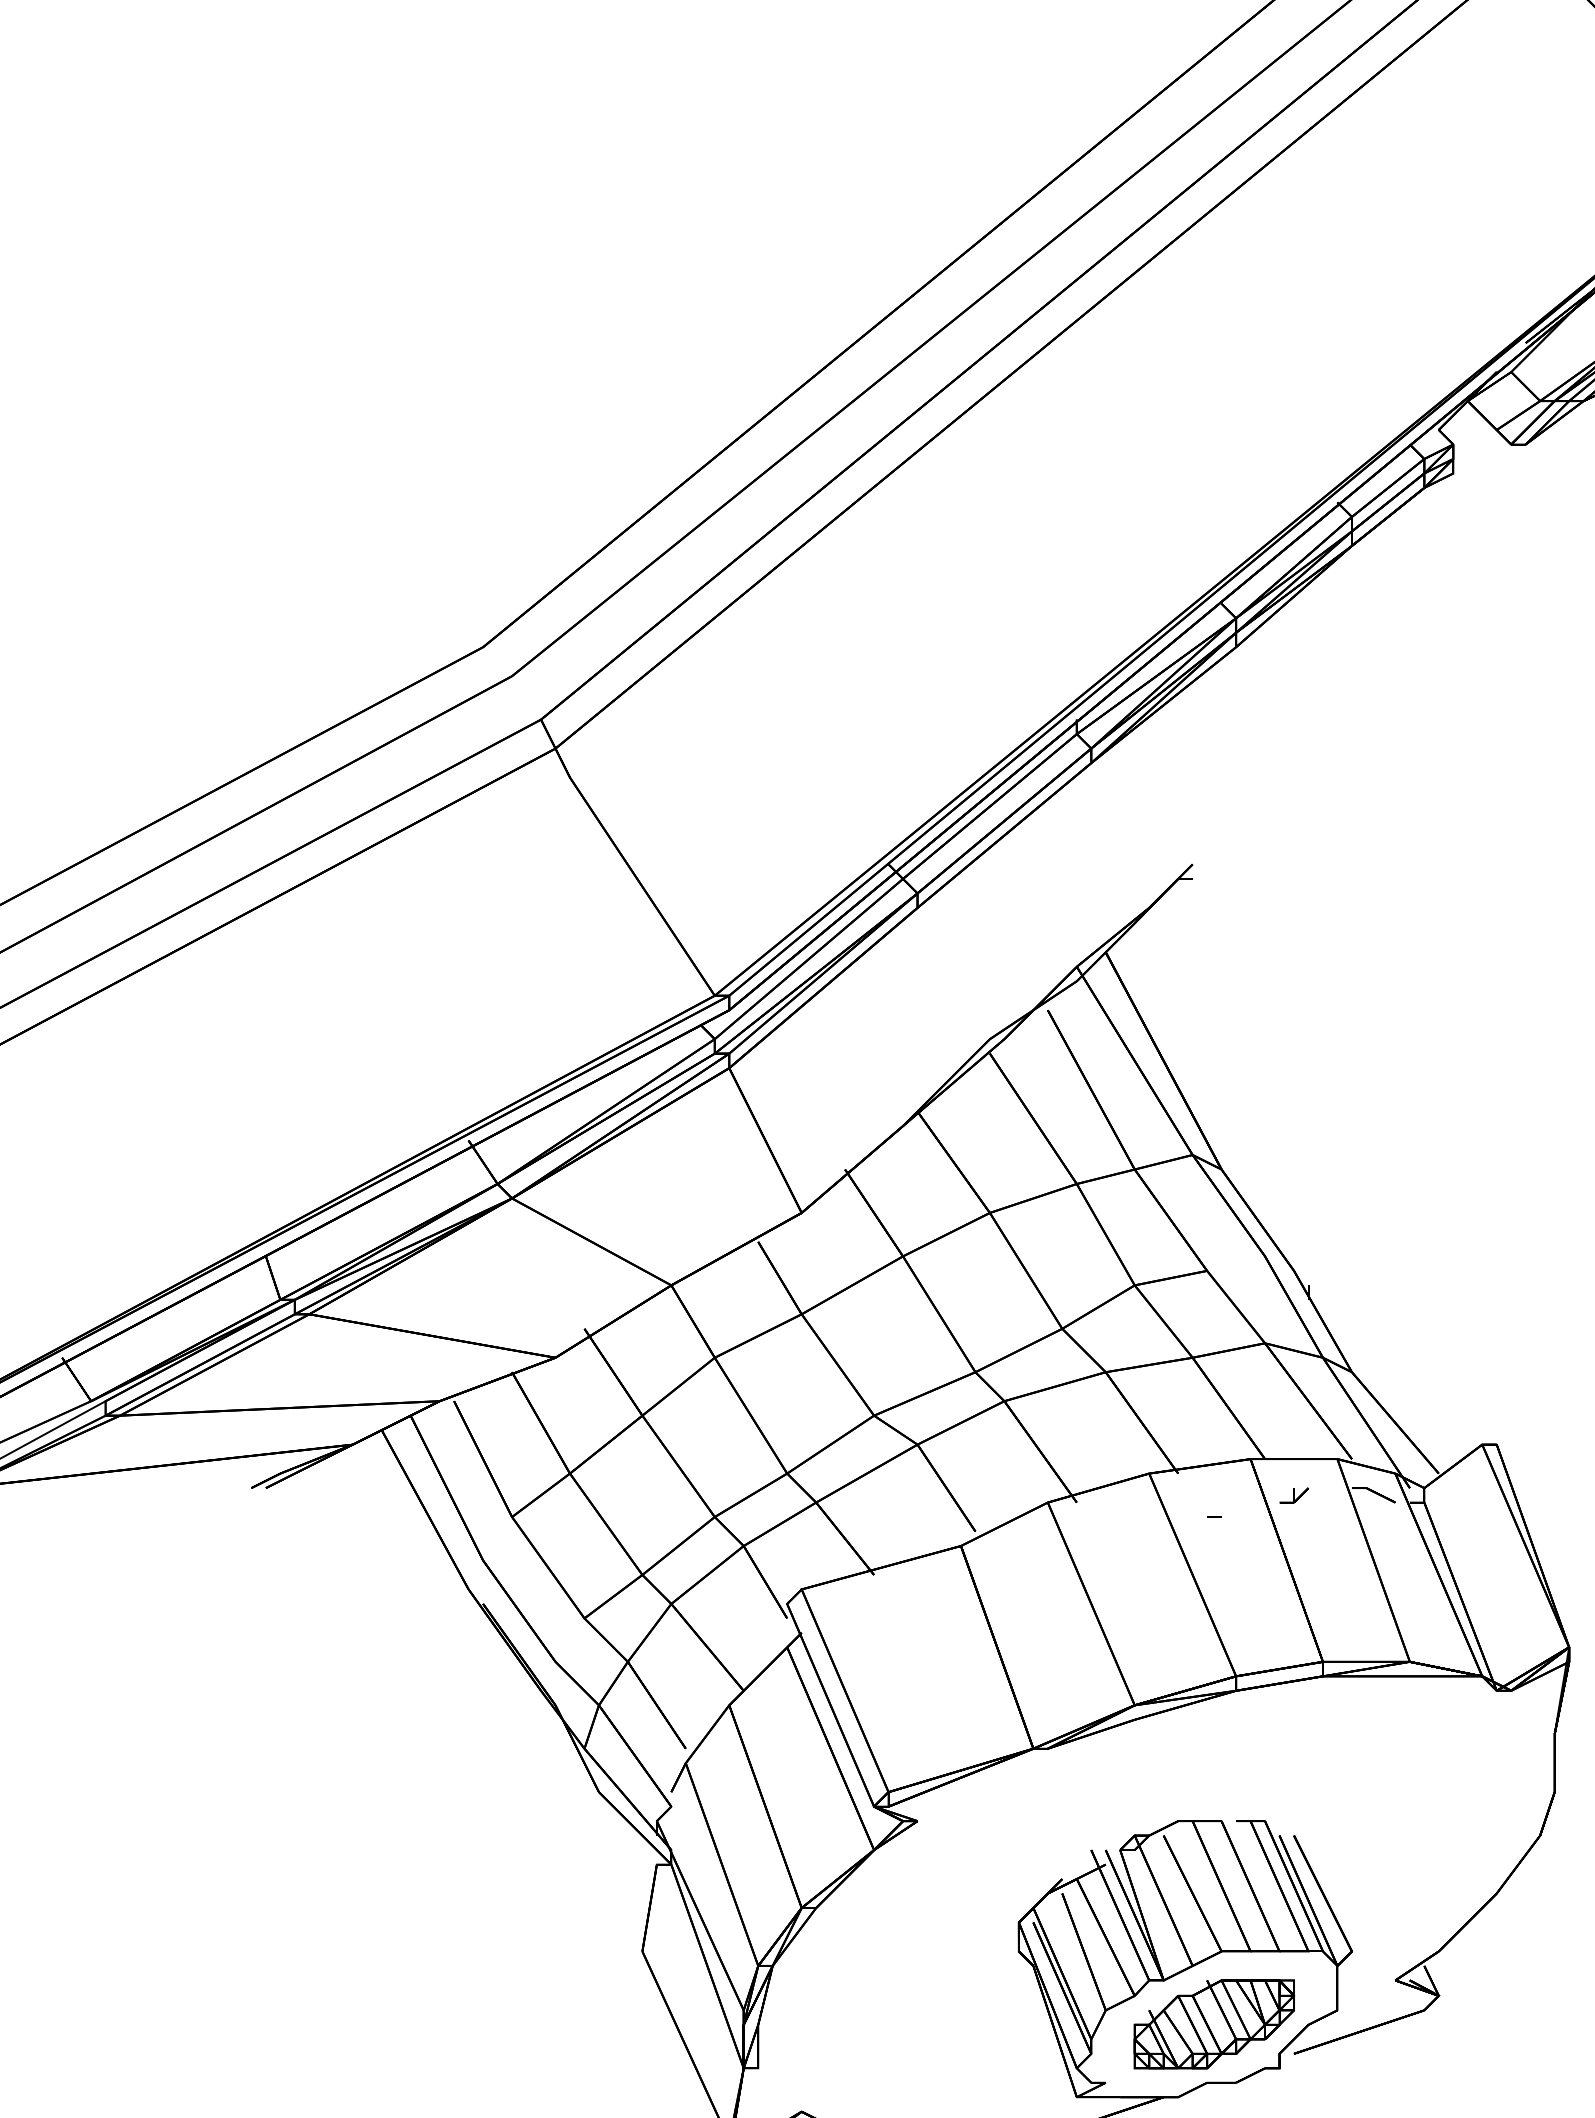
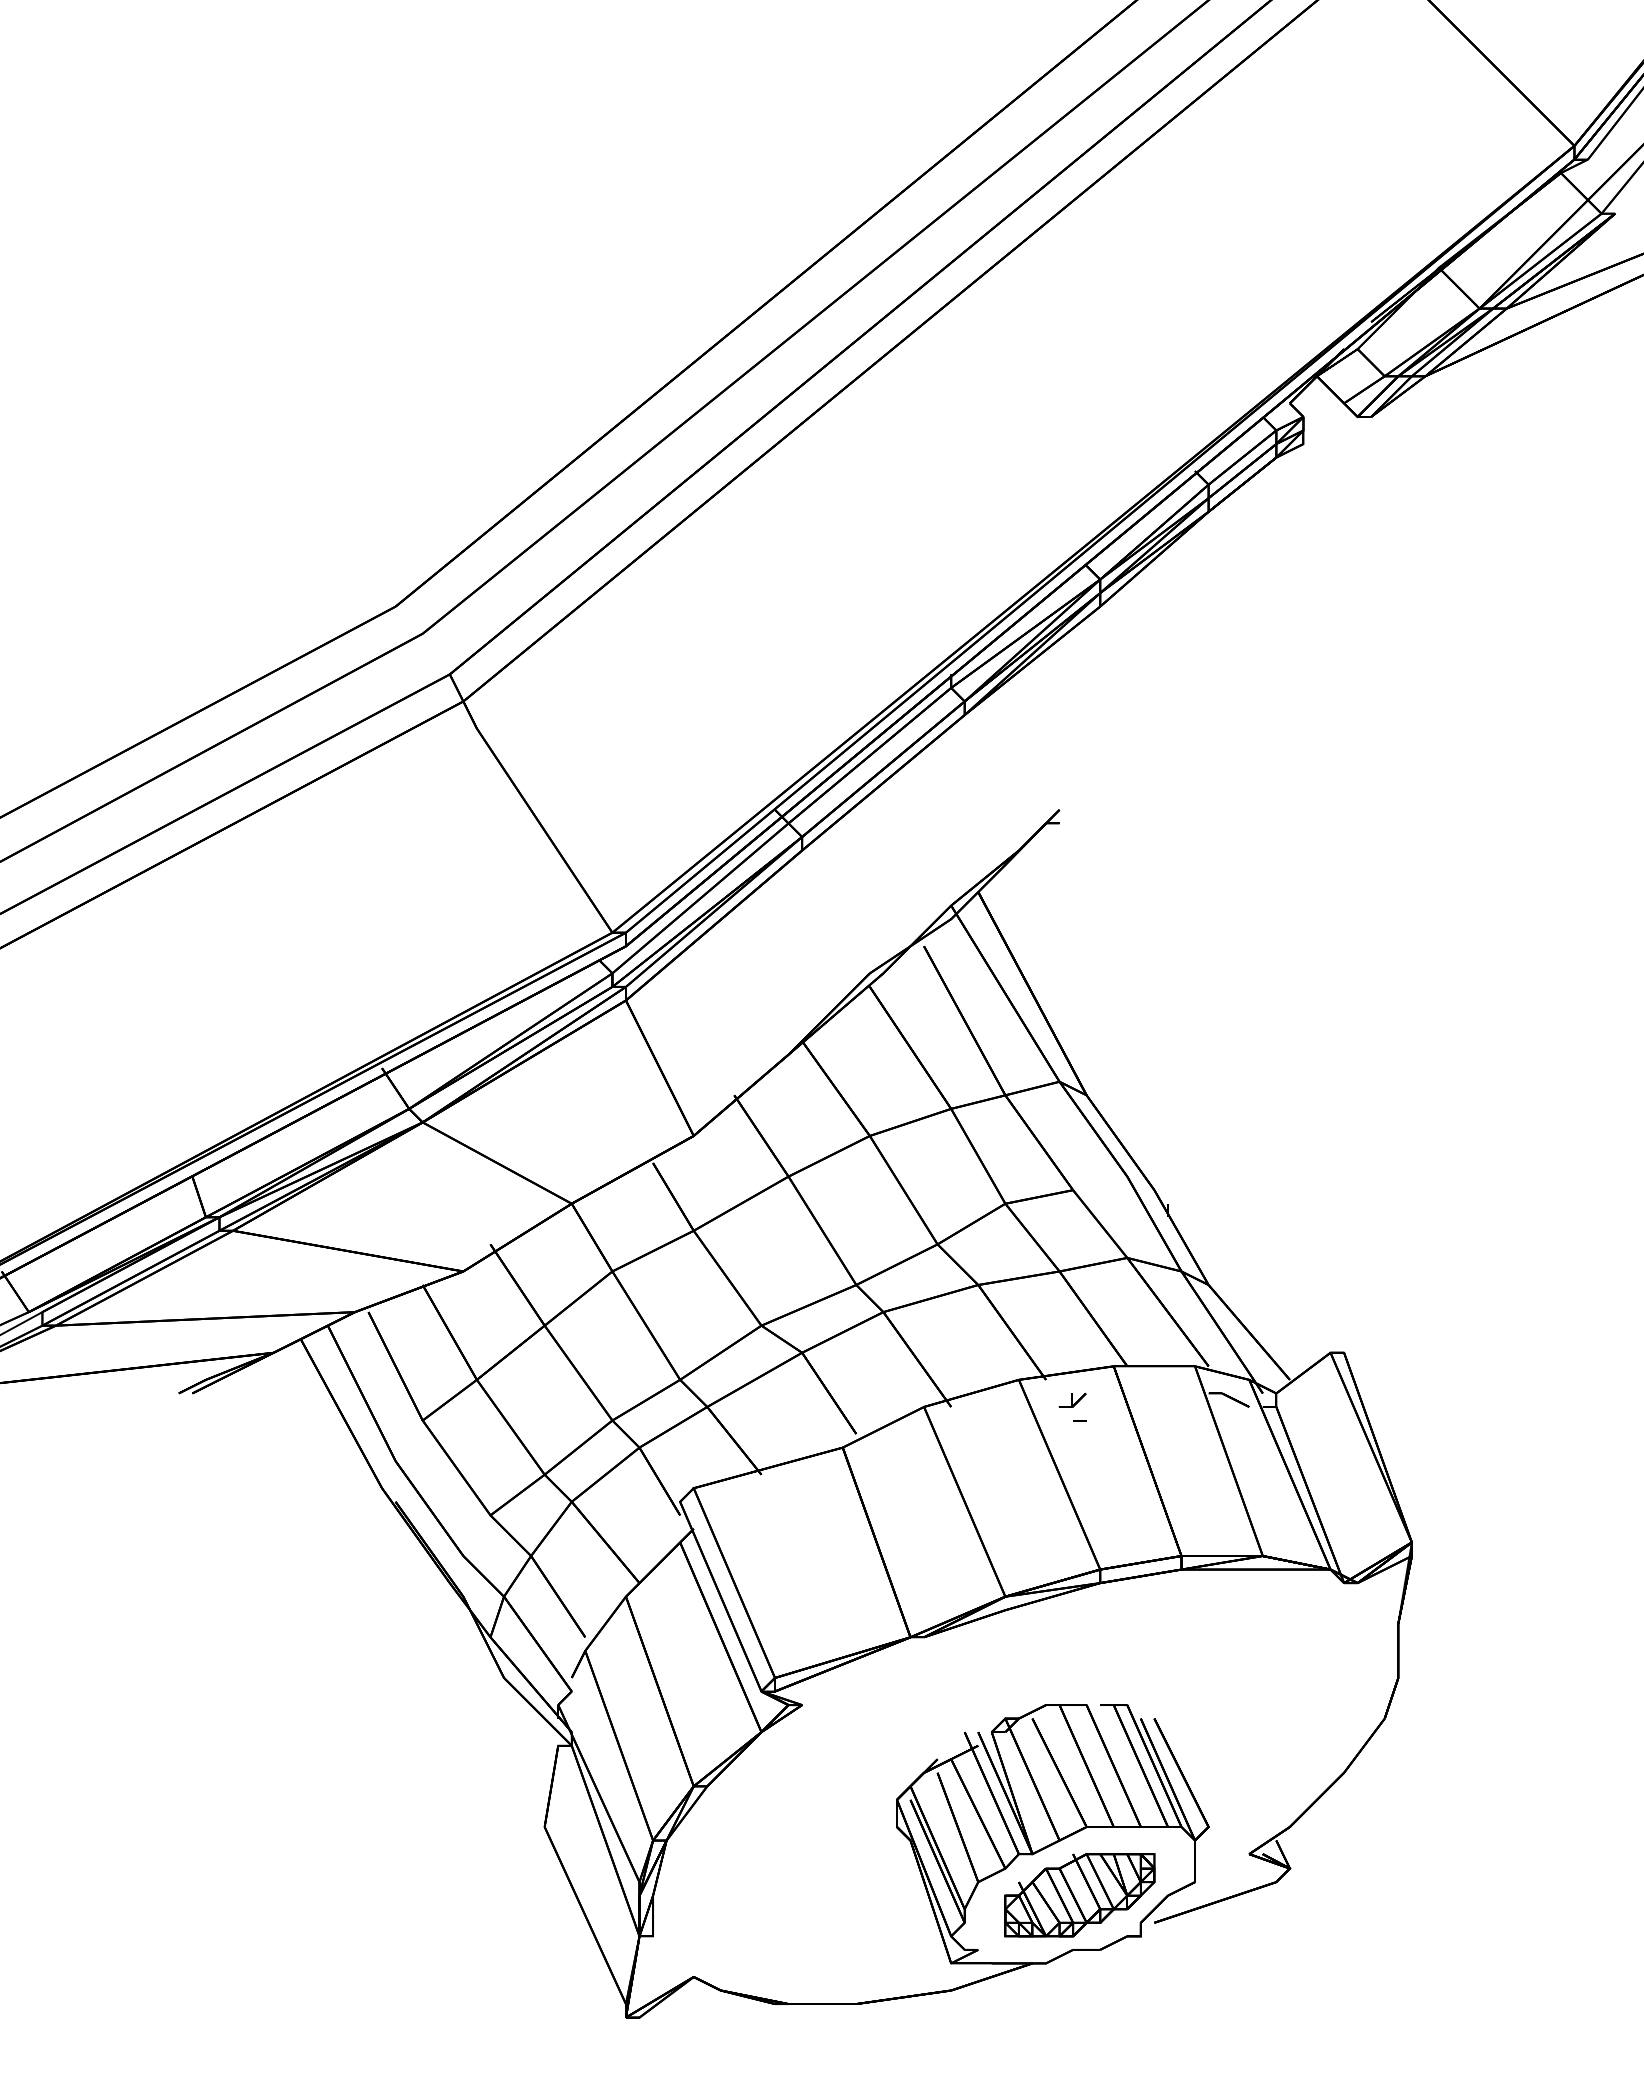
part: (1294, 1494) -> (1072, 1399), moved

